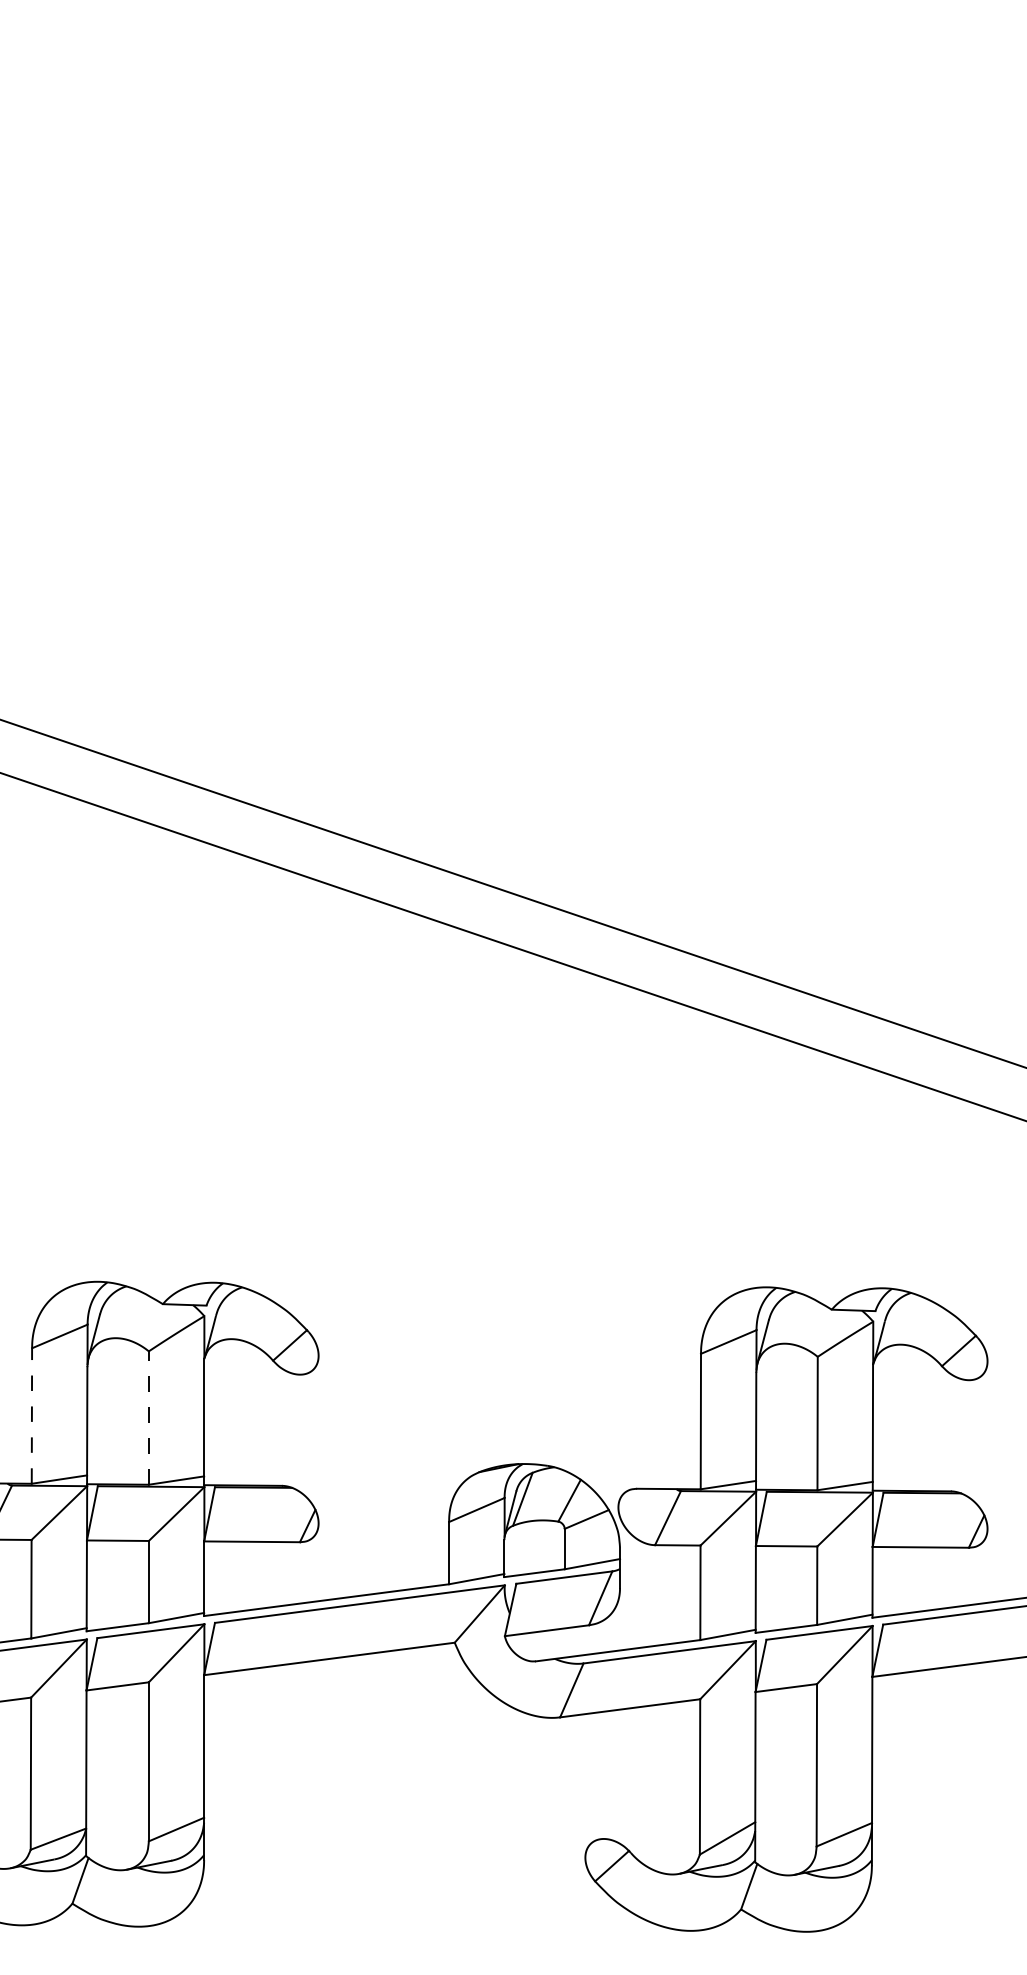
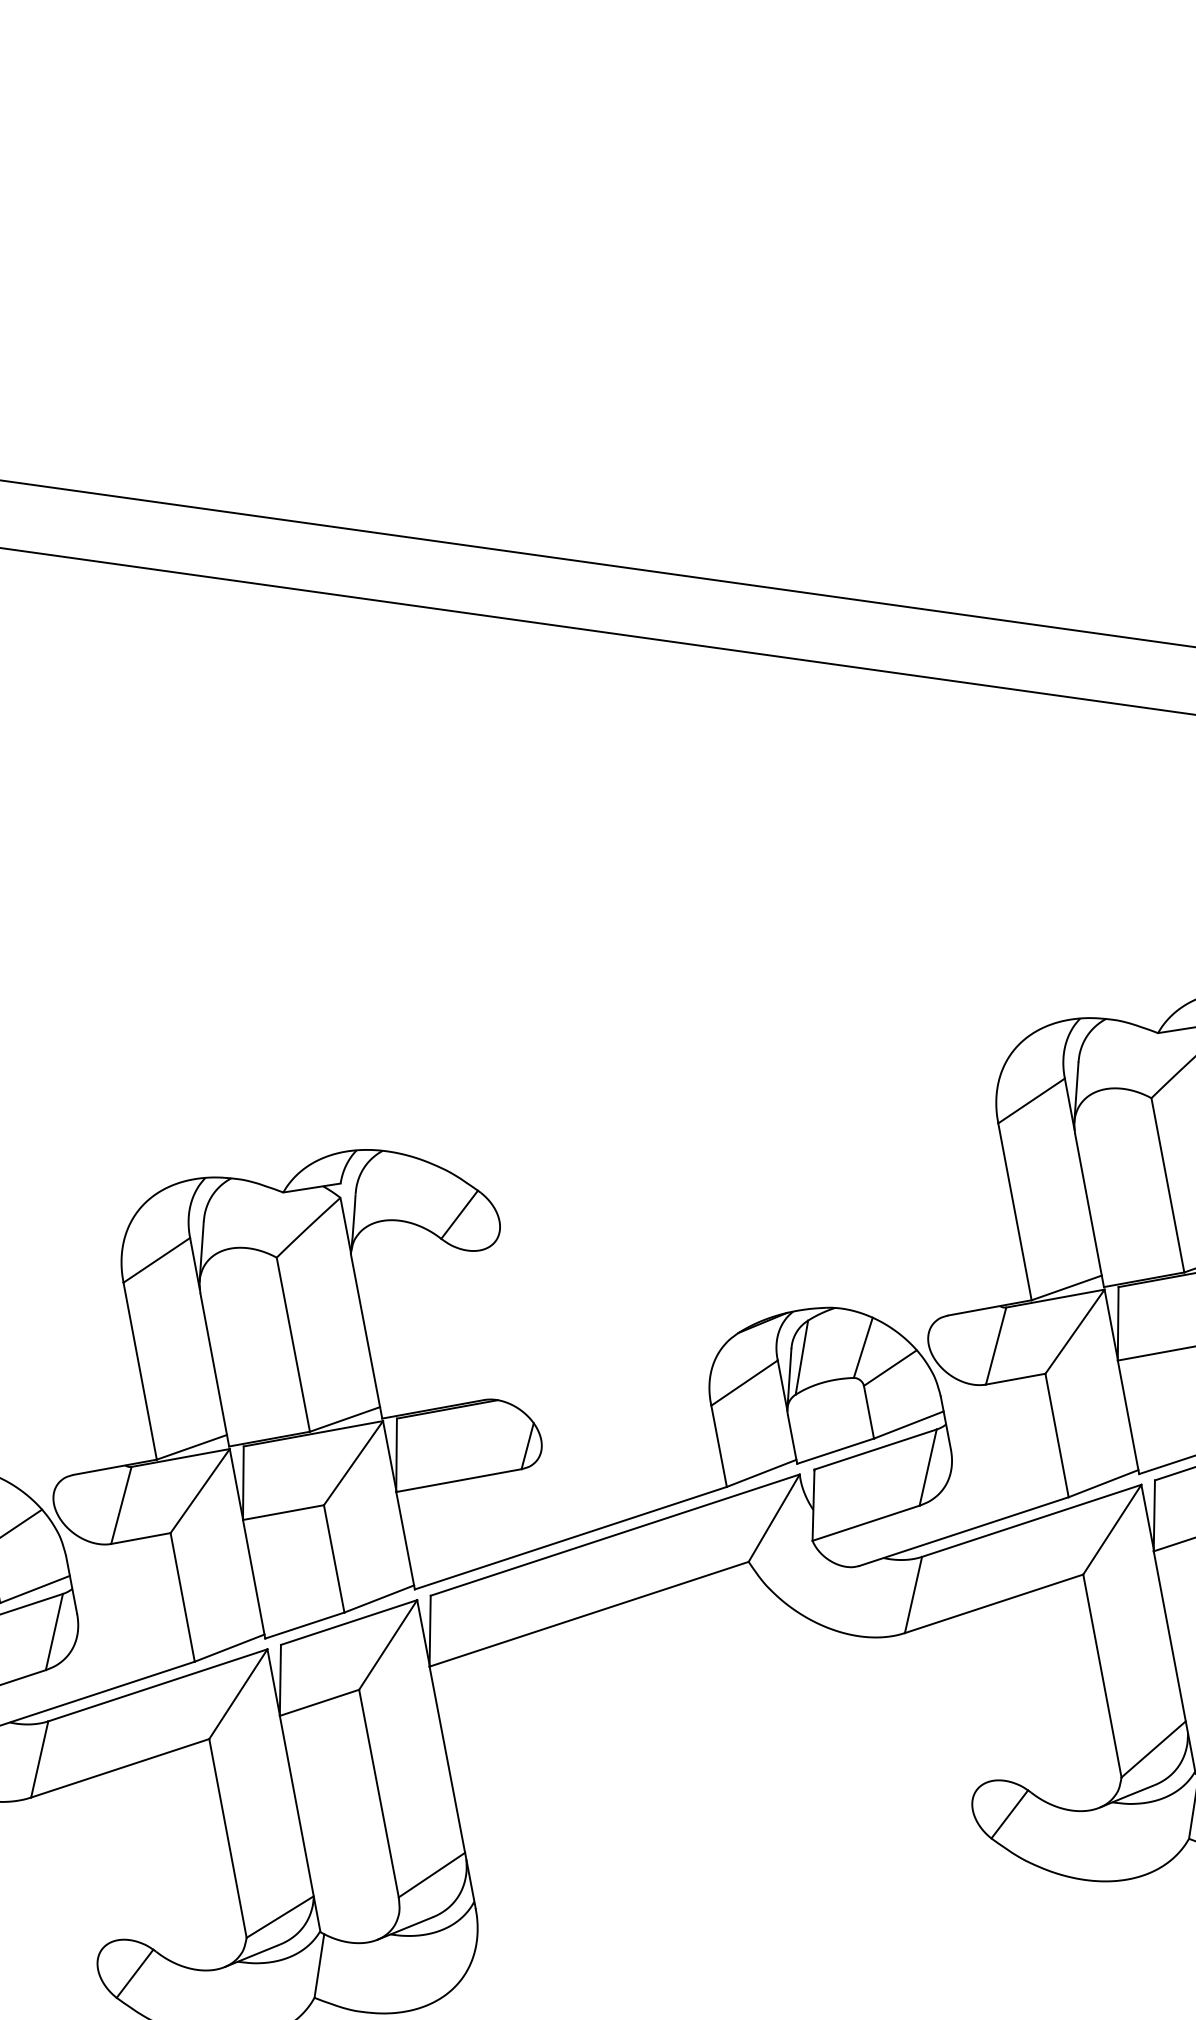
line: (31, 1416) -> (139, 1371), dashed -> solid
line: (148, 1418) -> (292, 1345), dashed -> solid

